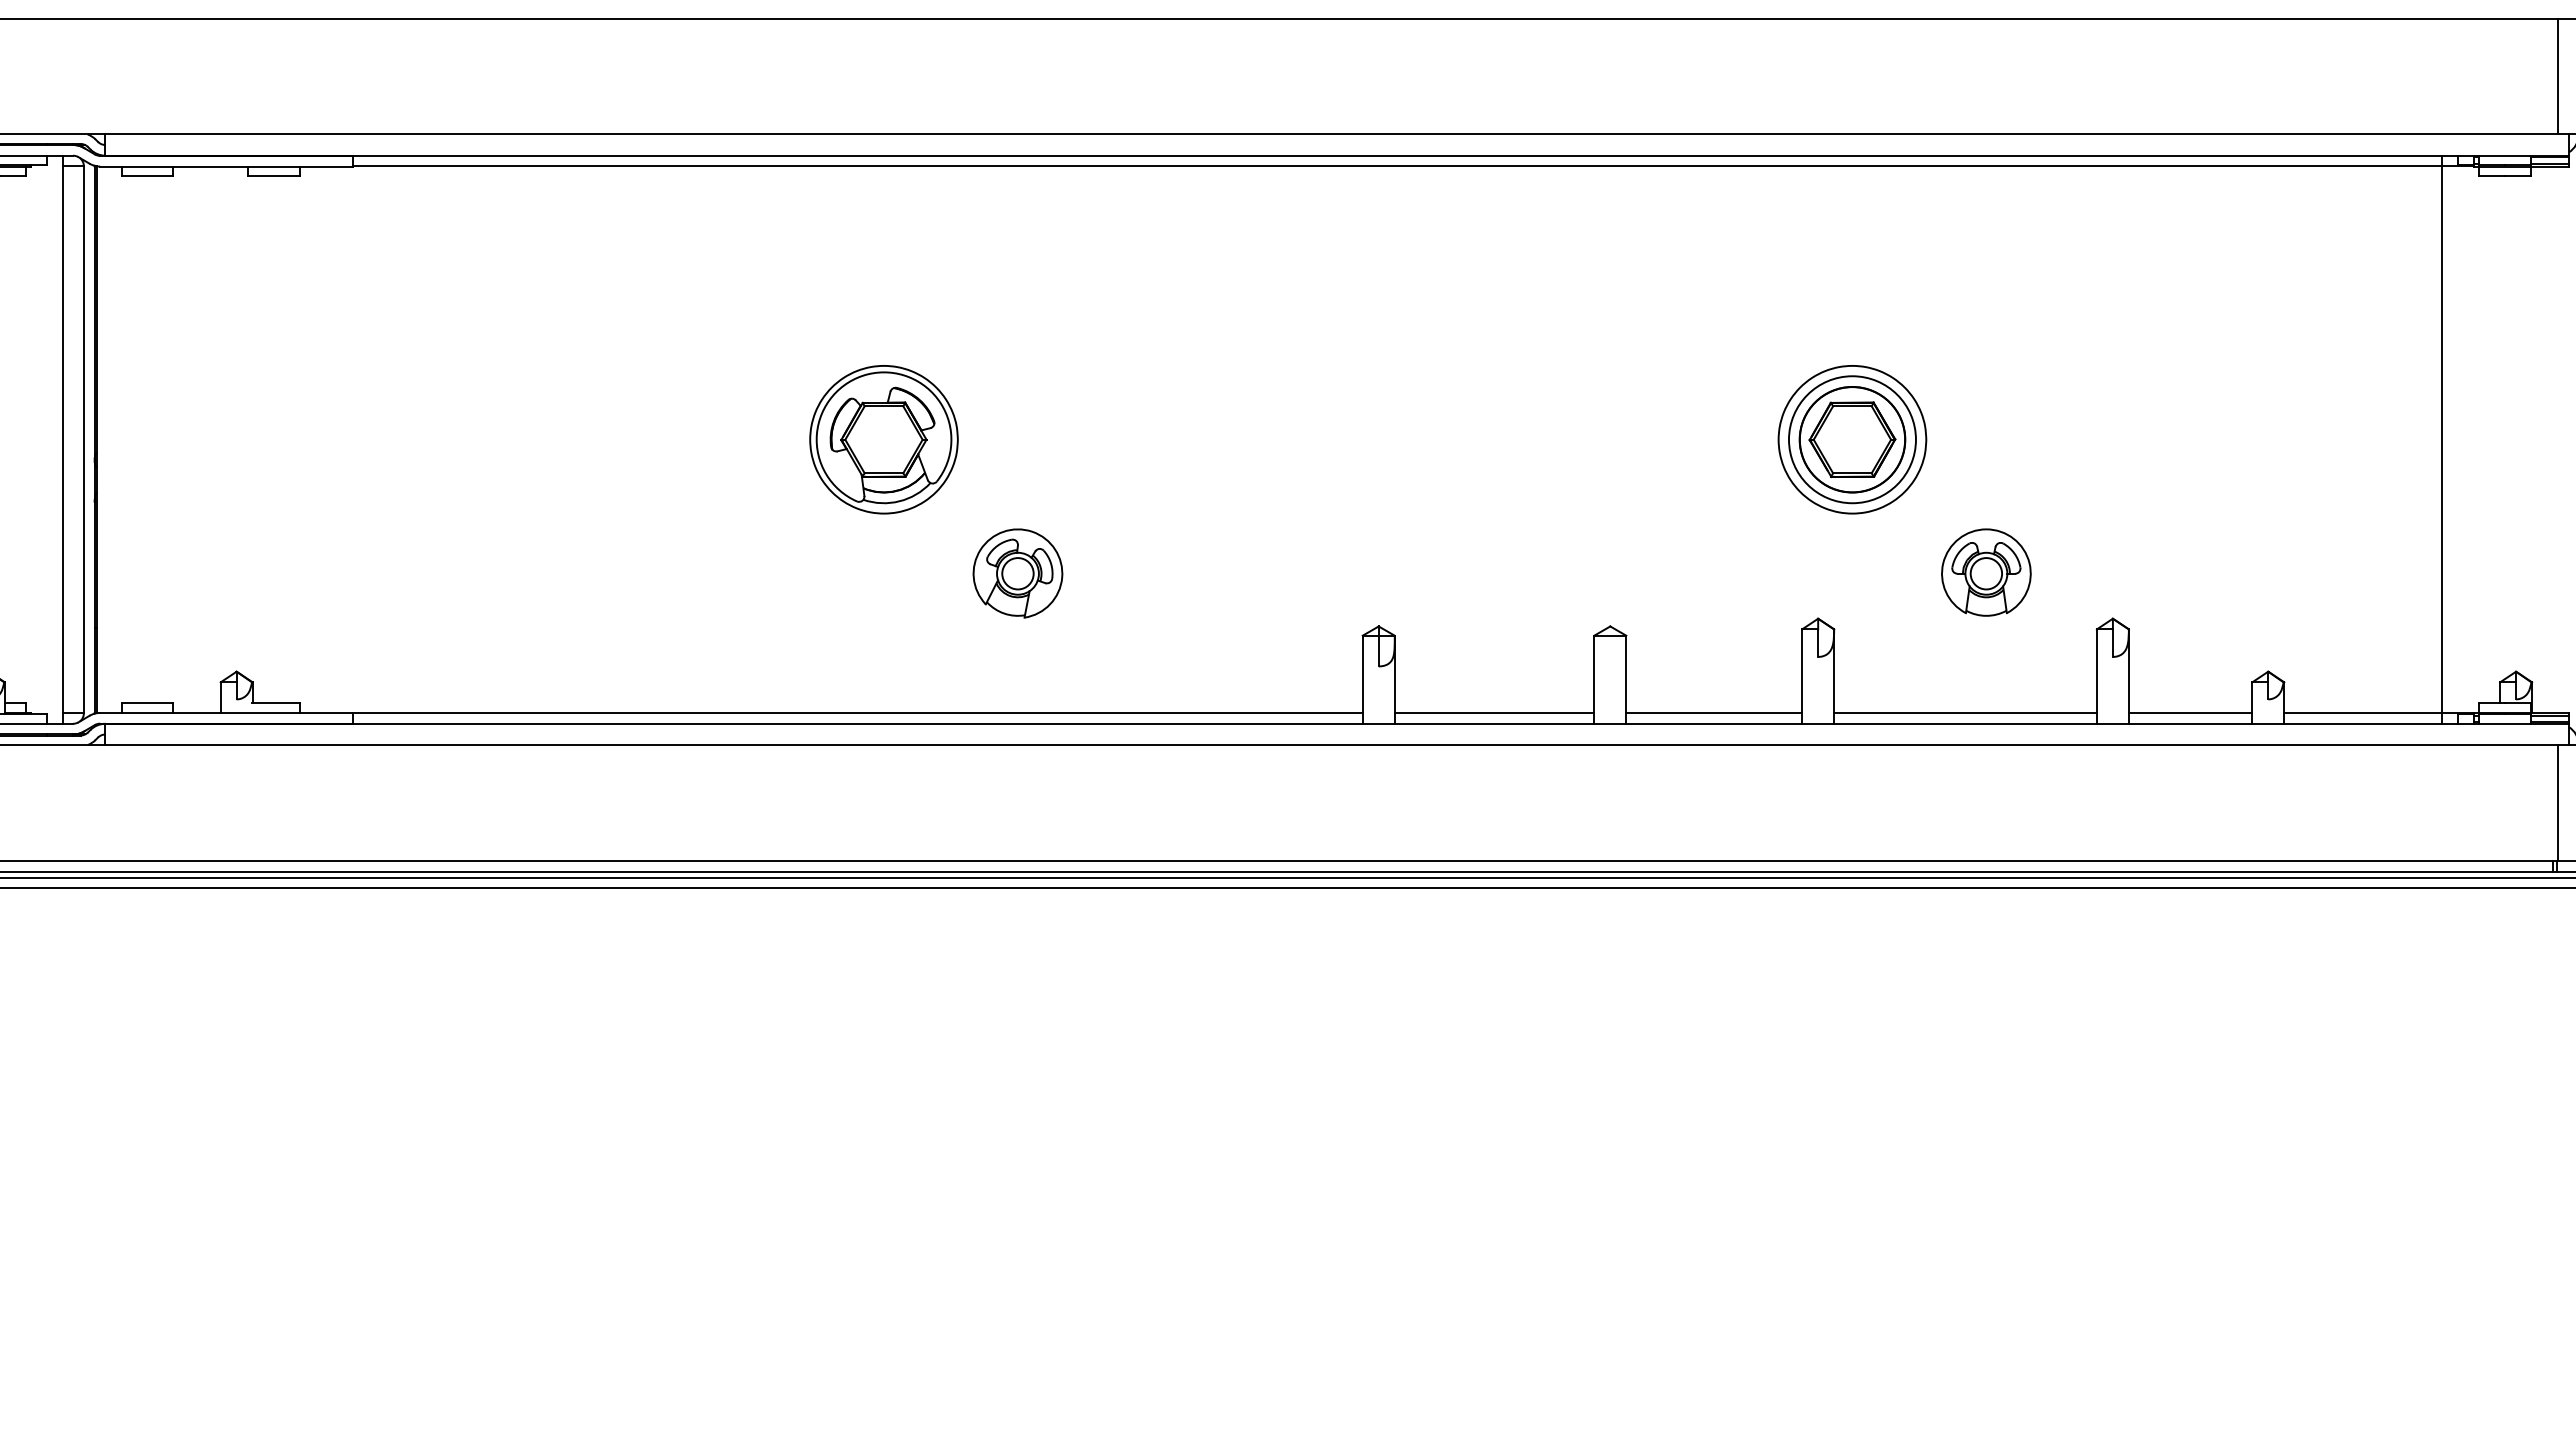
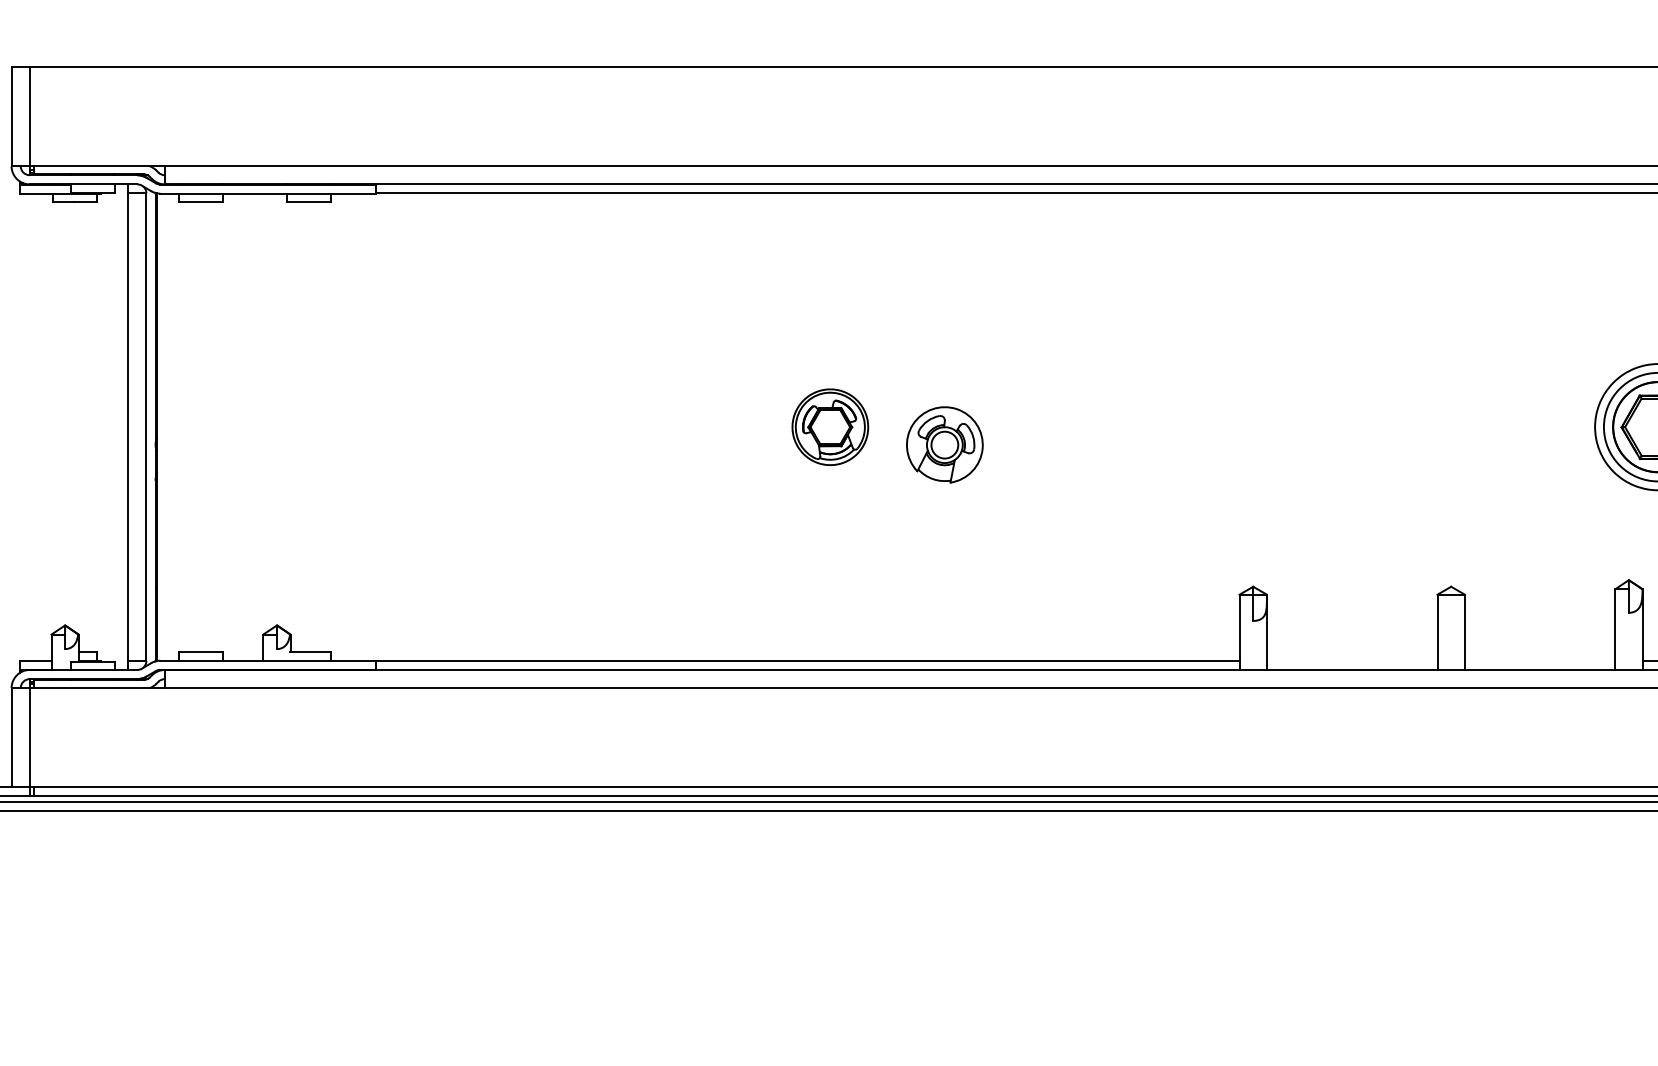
part: (883, 439) -> (829, 426), size x0.6
part: (1017, 573) -> (944, 444), moved
line: (1494, 713) -> (1352, 661), removed
line: (1714, 713) -> (1540, 661), removed

